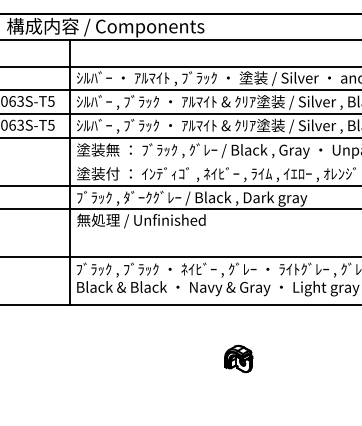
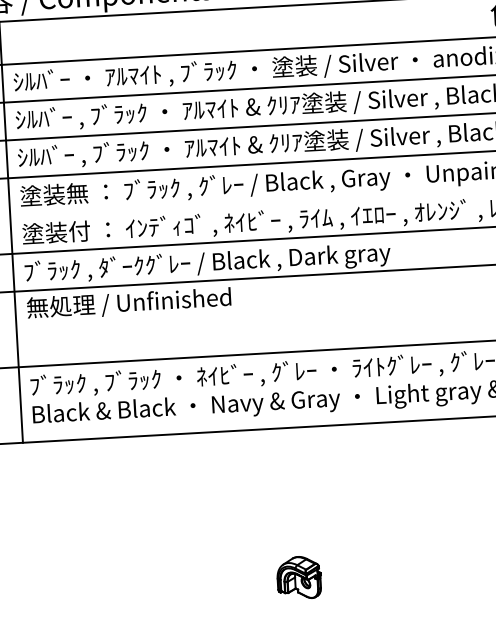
part: (238, 359) -> (299, 578), moved

